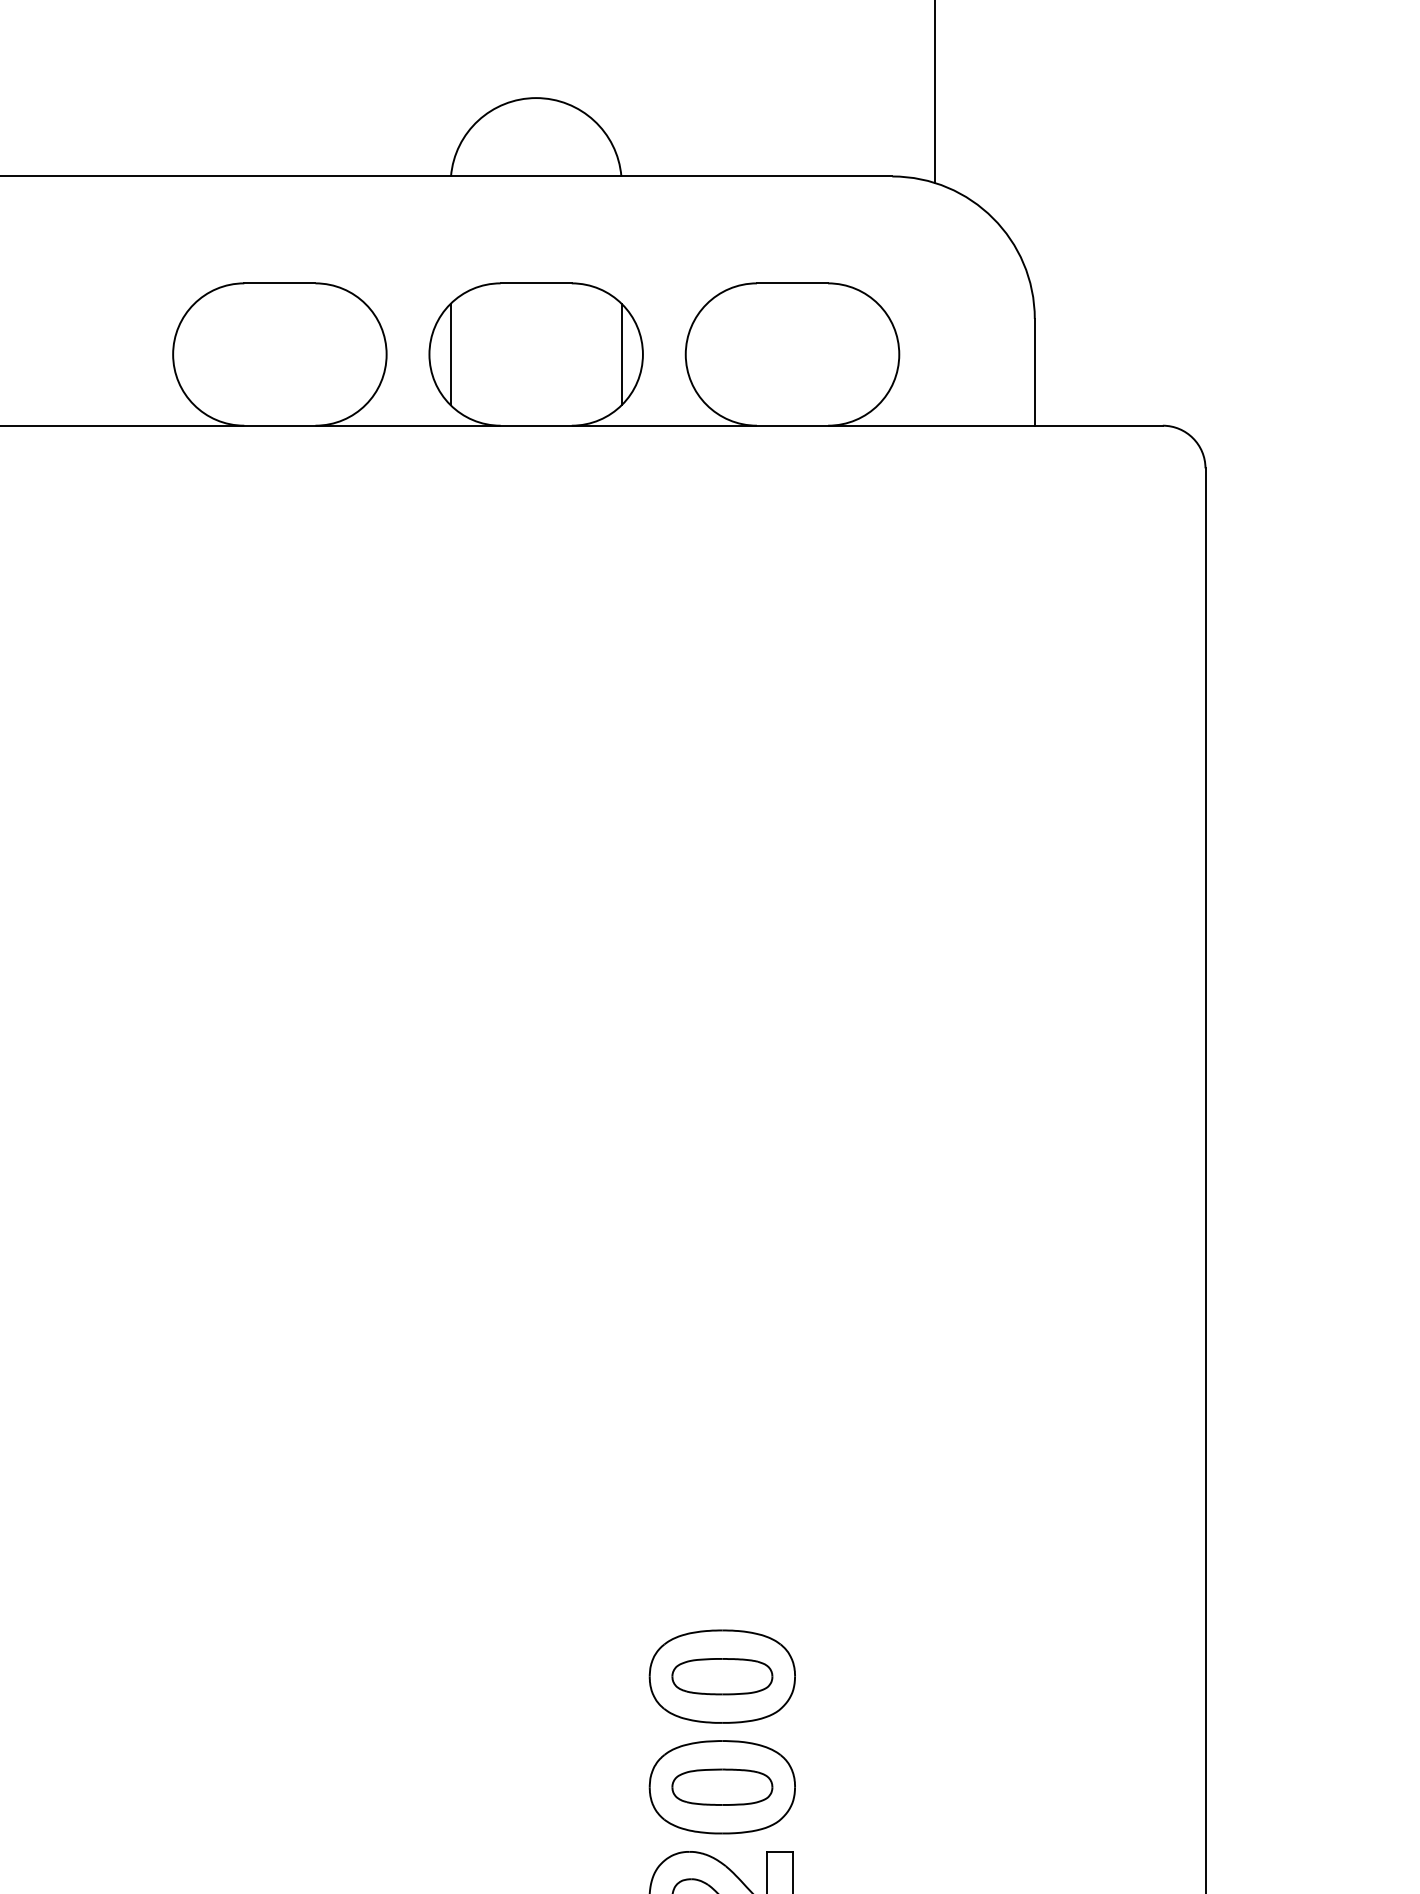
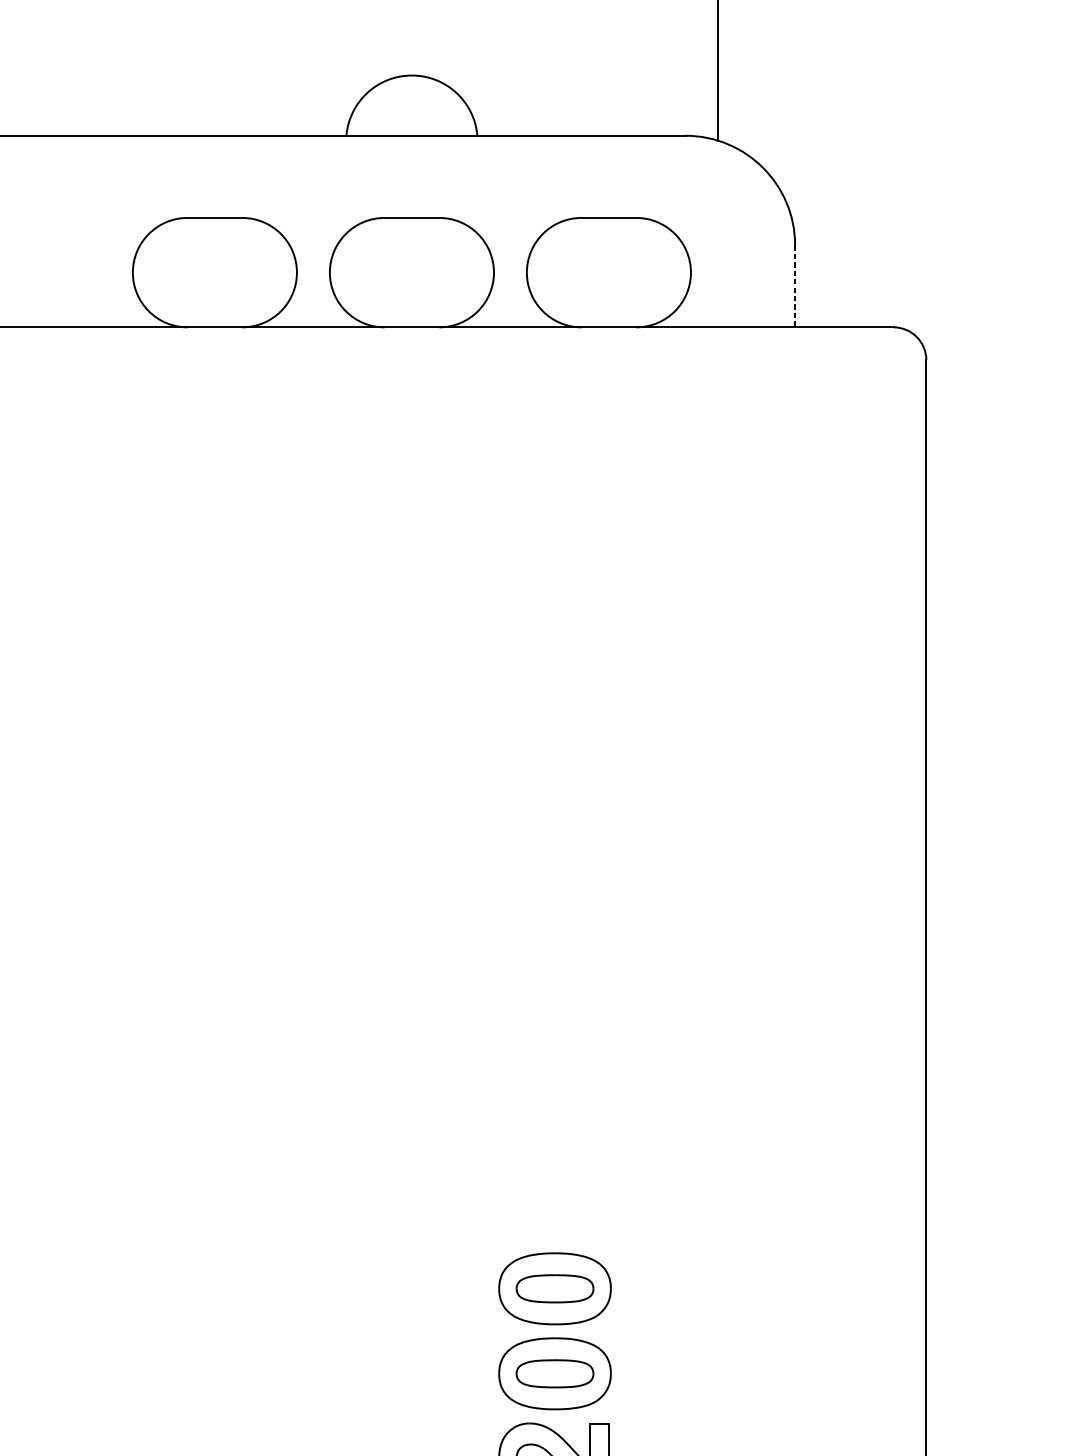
line: (450, 354) -> (346, 272), removed
line: (621, 354) -> (477, 272), removed
line: (1034, 372) -> (794, 286), solid -> dashed

